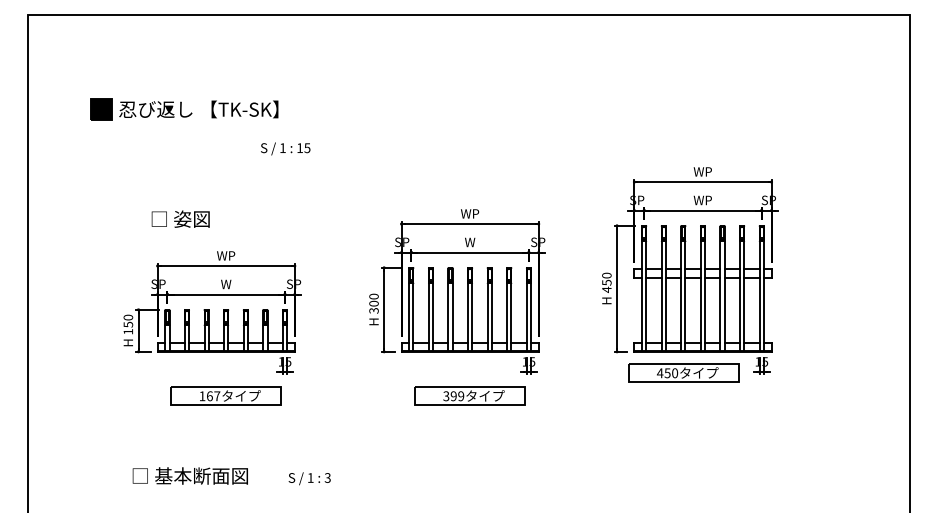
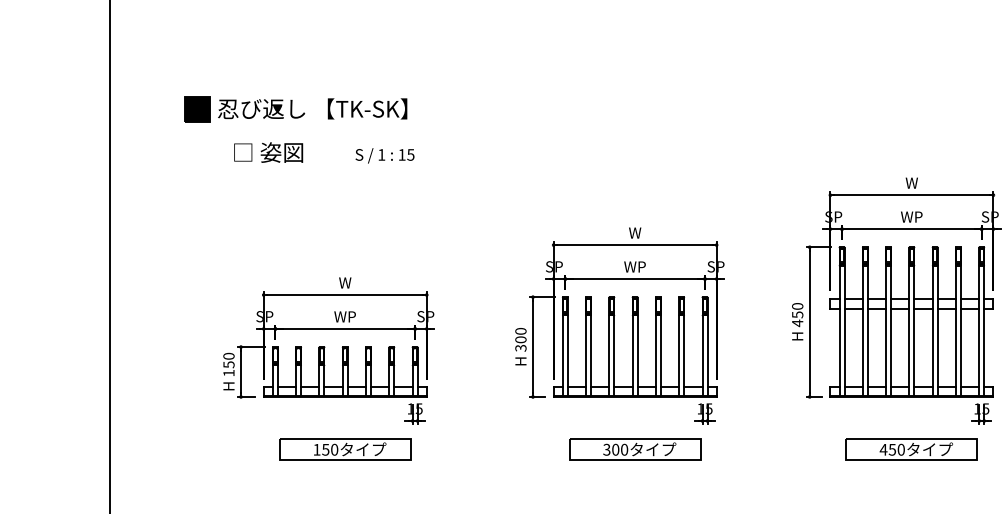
text: (285, 148) -> (384, 155), moved
text: (702, 171) -> (911, 182), WP -> W
text: (470, 213) -> (635, 232), WP -> W
text: (180, 218) -> (268, 151), moved
text: (470, 242) -> (635, 267), W -> WP
text: (226, 255) -> (345, 282), WP -> W
text: (226, 284) -> (345, 316), W -> WP
part: (683, 372) -> (911, 448), moved
text: (213, 396) -> (330, 450), 167 -> 150
text: (457, 396) -> (620, 450), 399 -> 300

